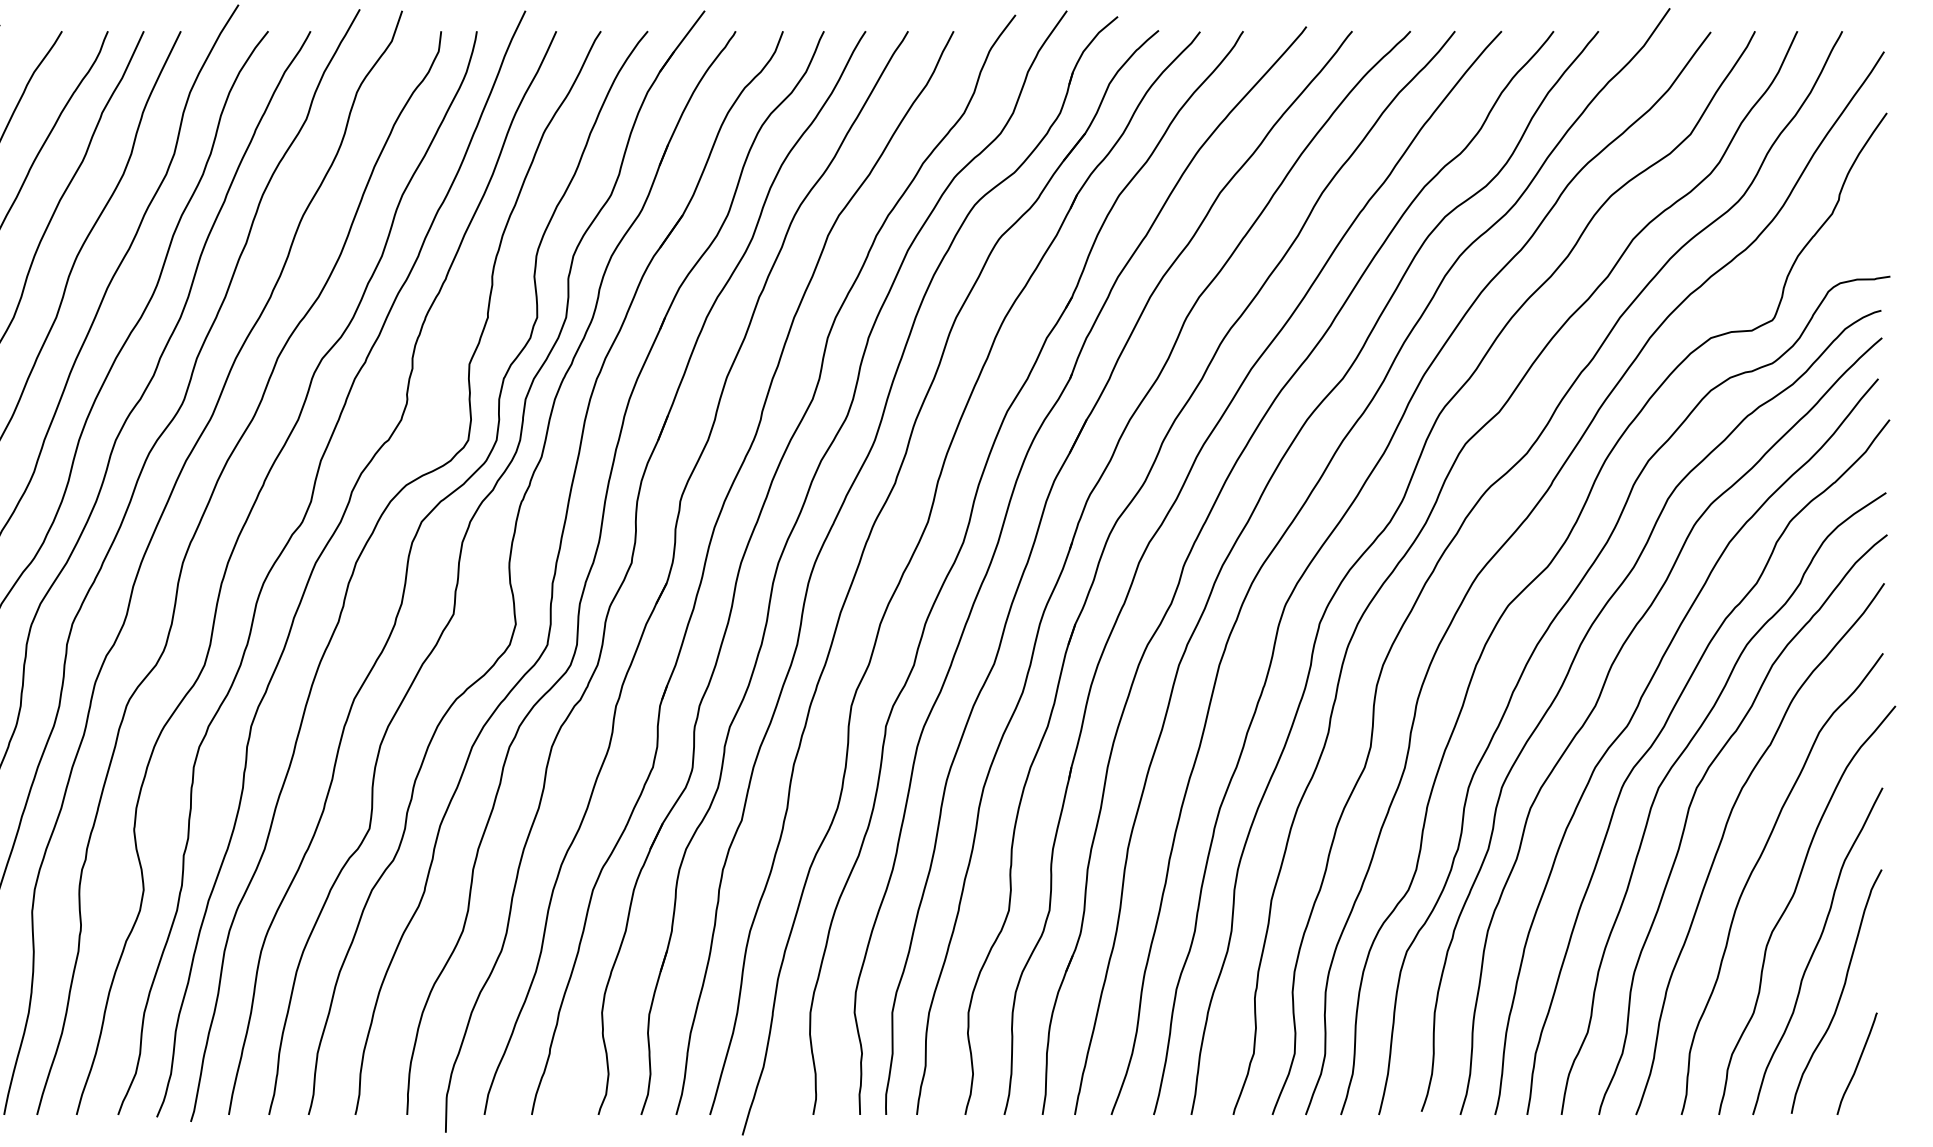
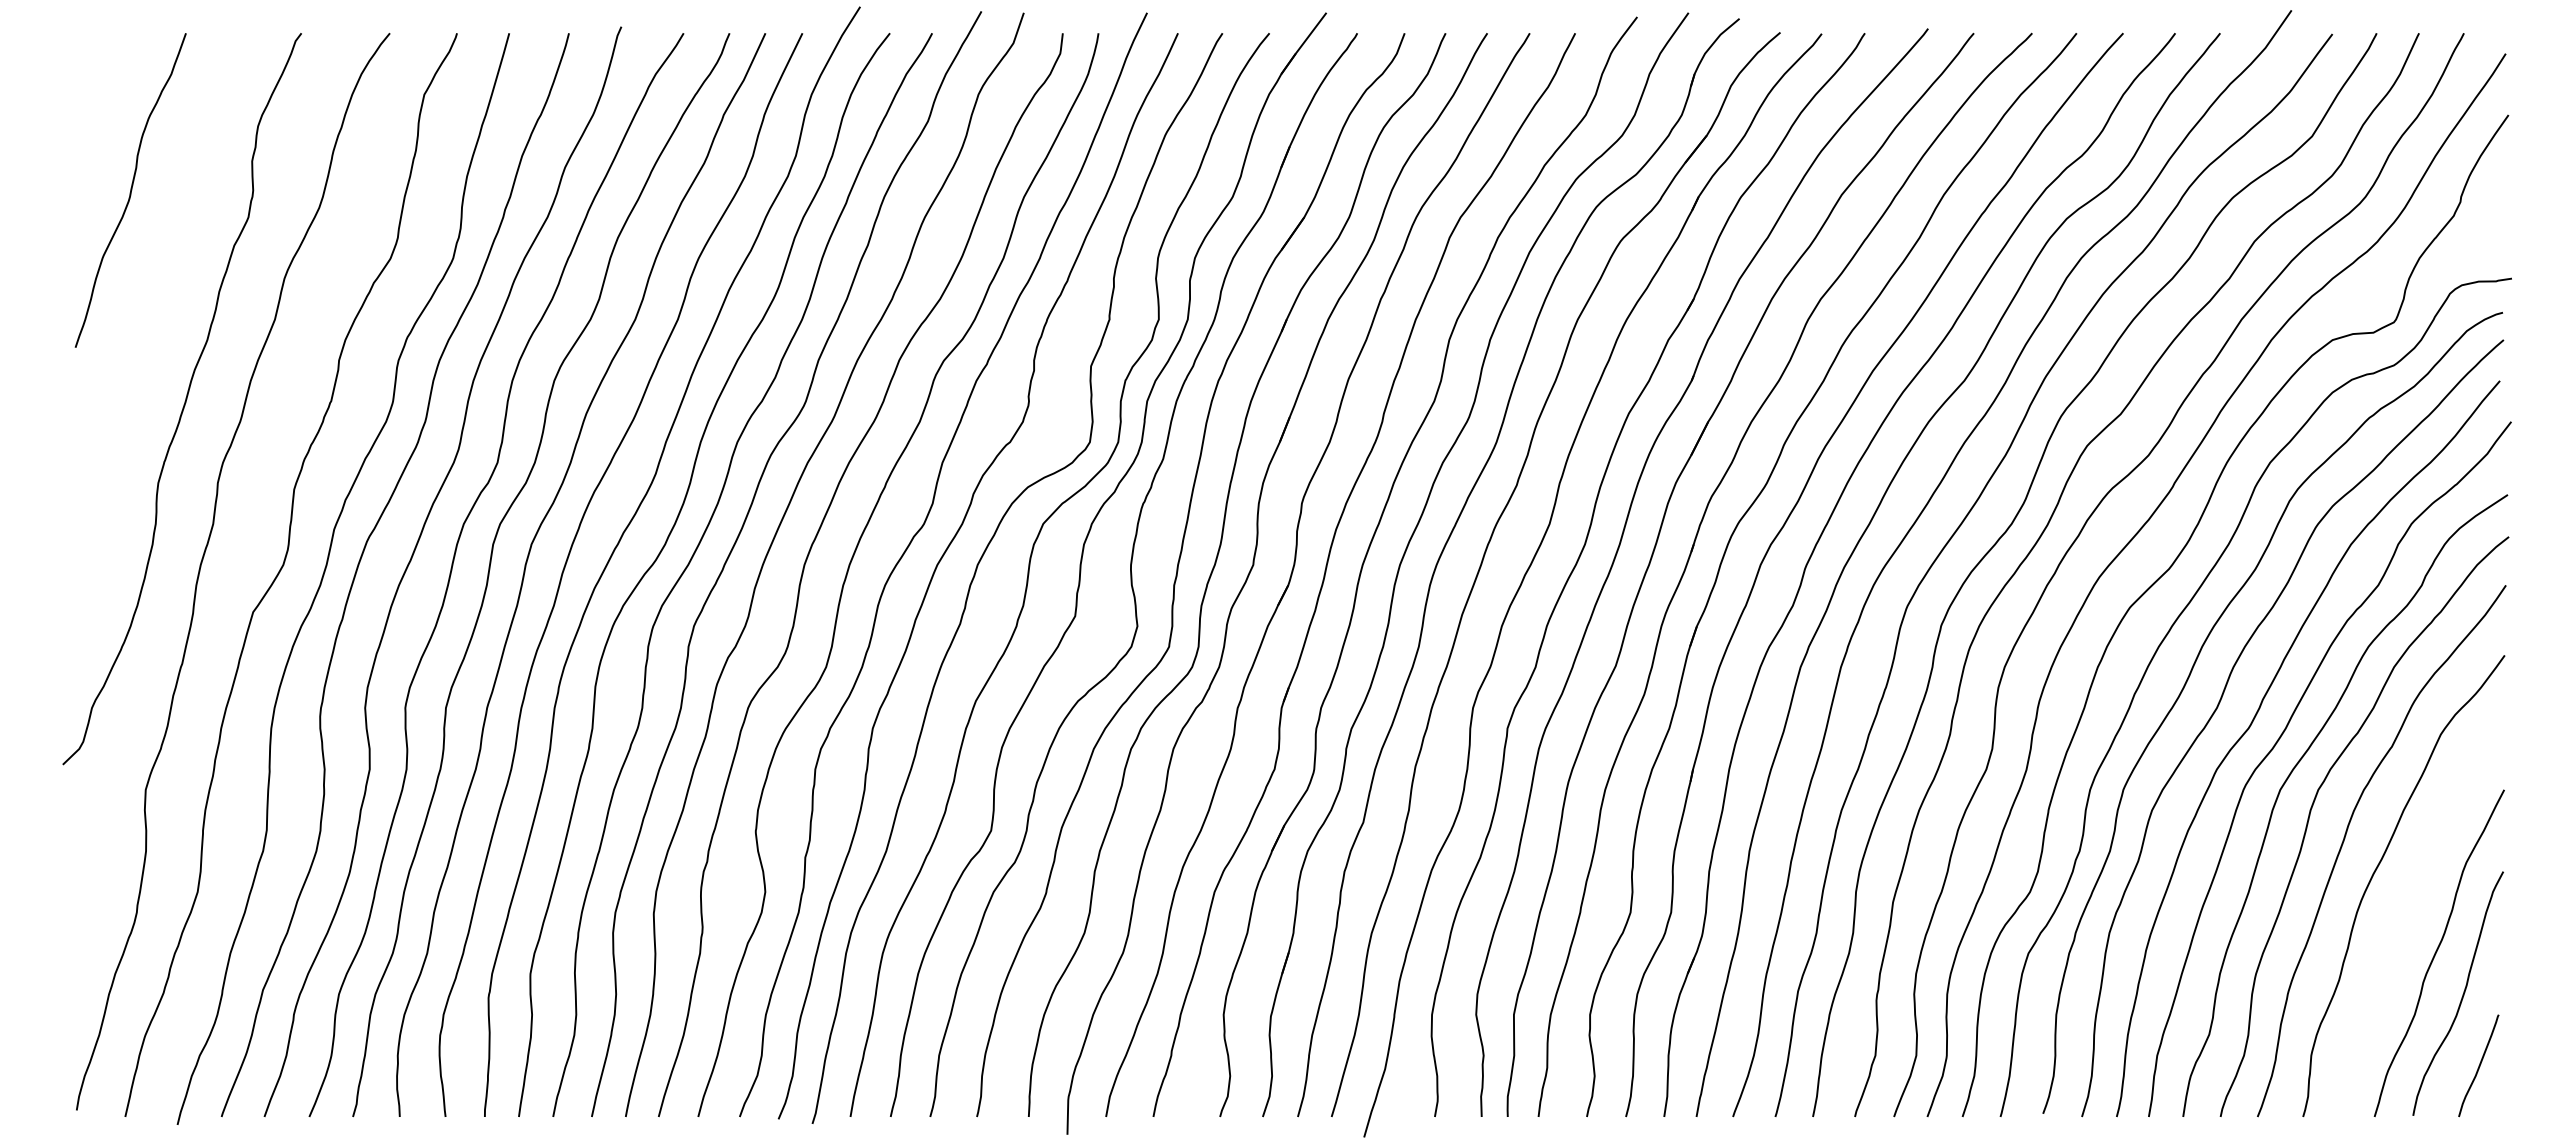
curve: (1790, 902) -> (2412, 904), removed

